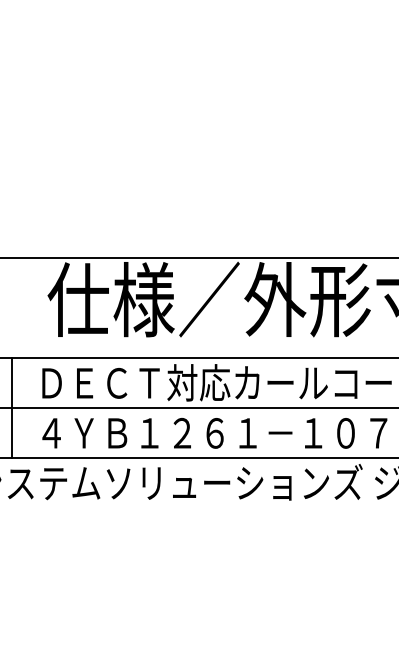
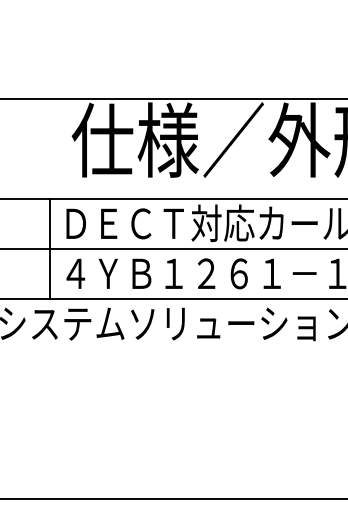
line: (12, 408) -> (50, 248), moved

